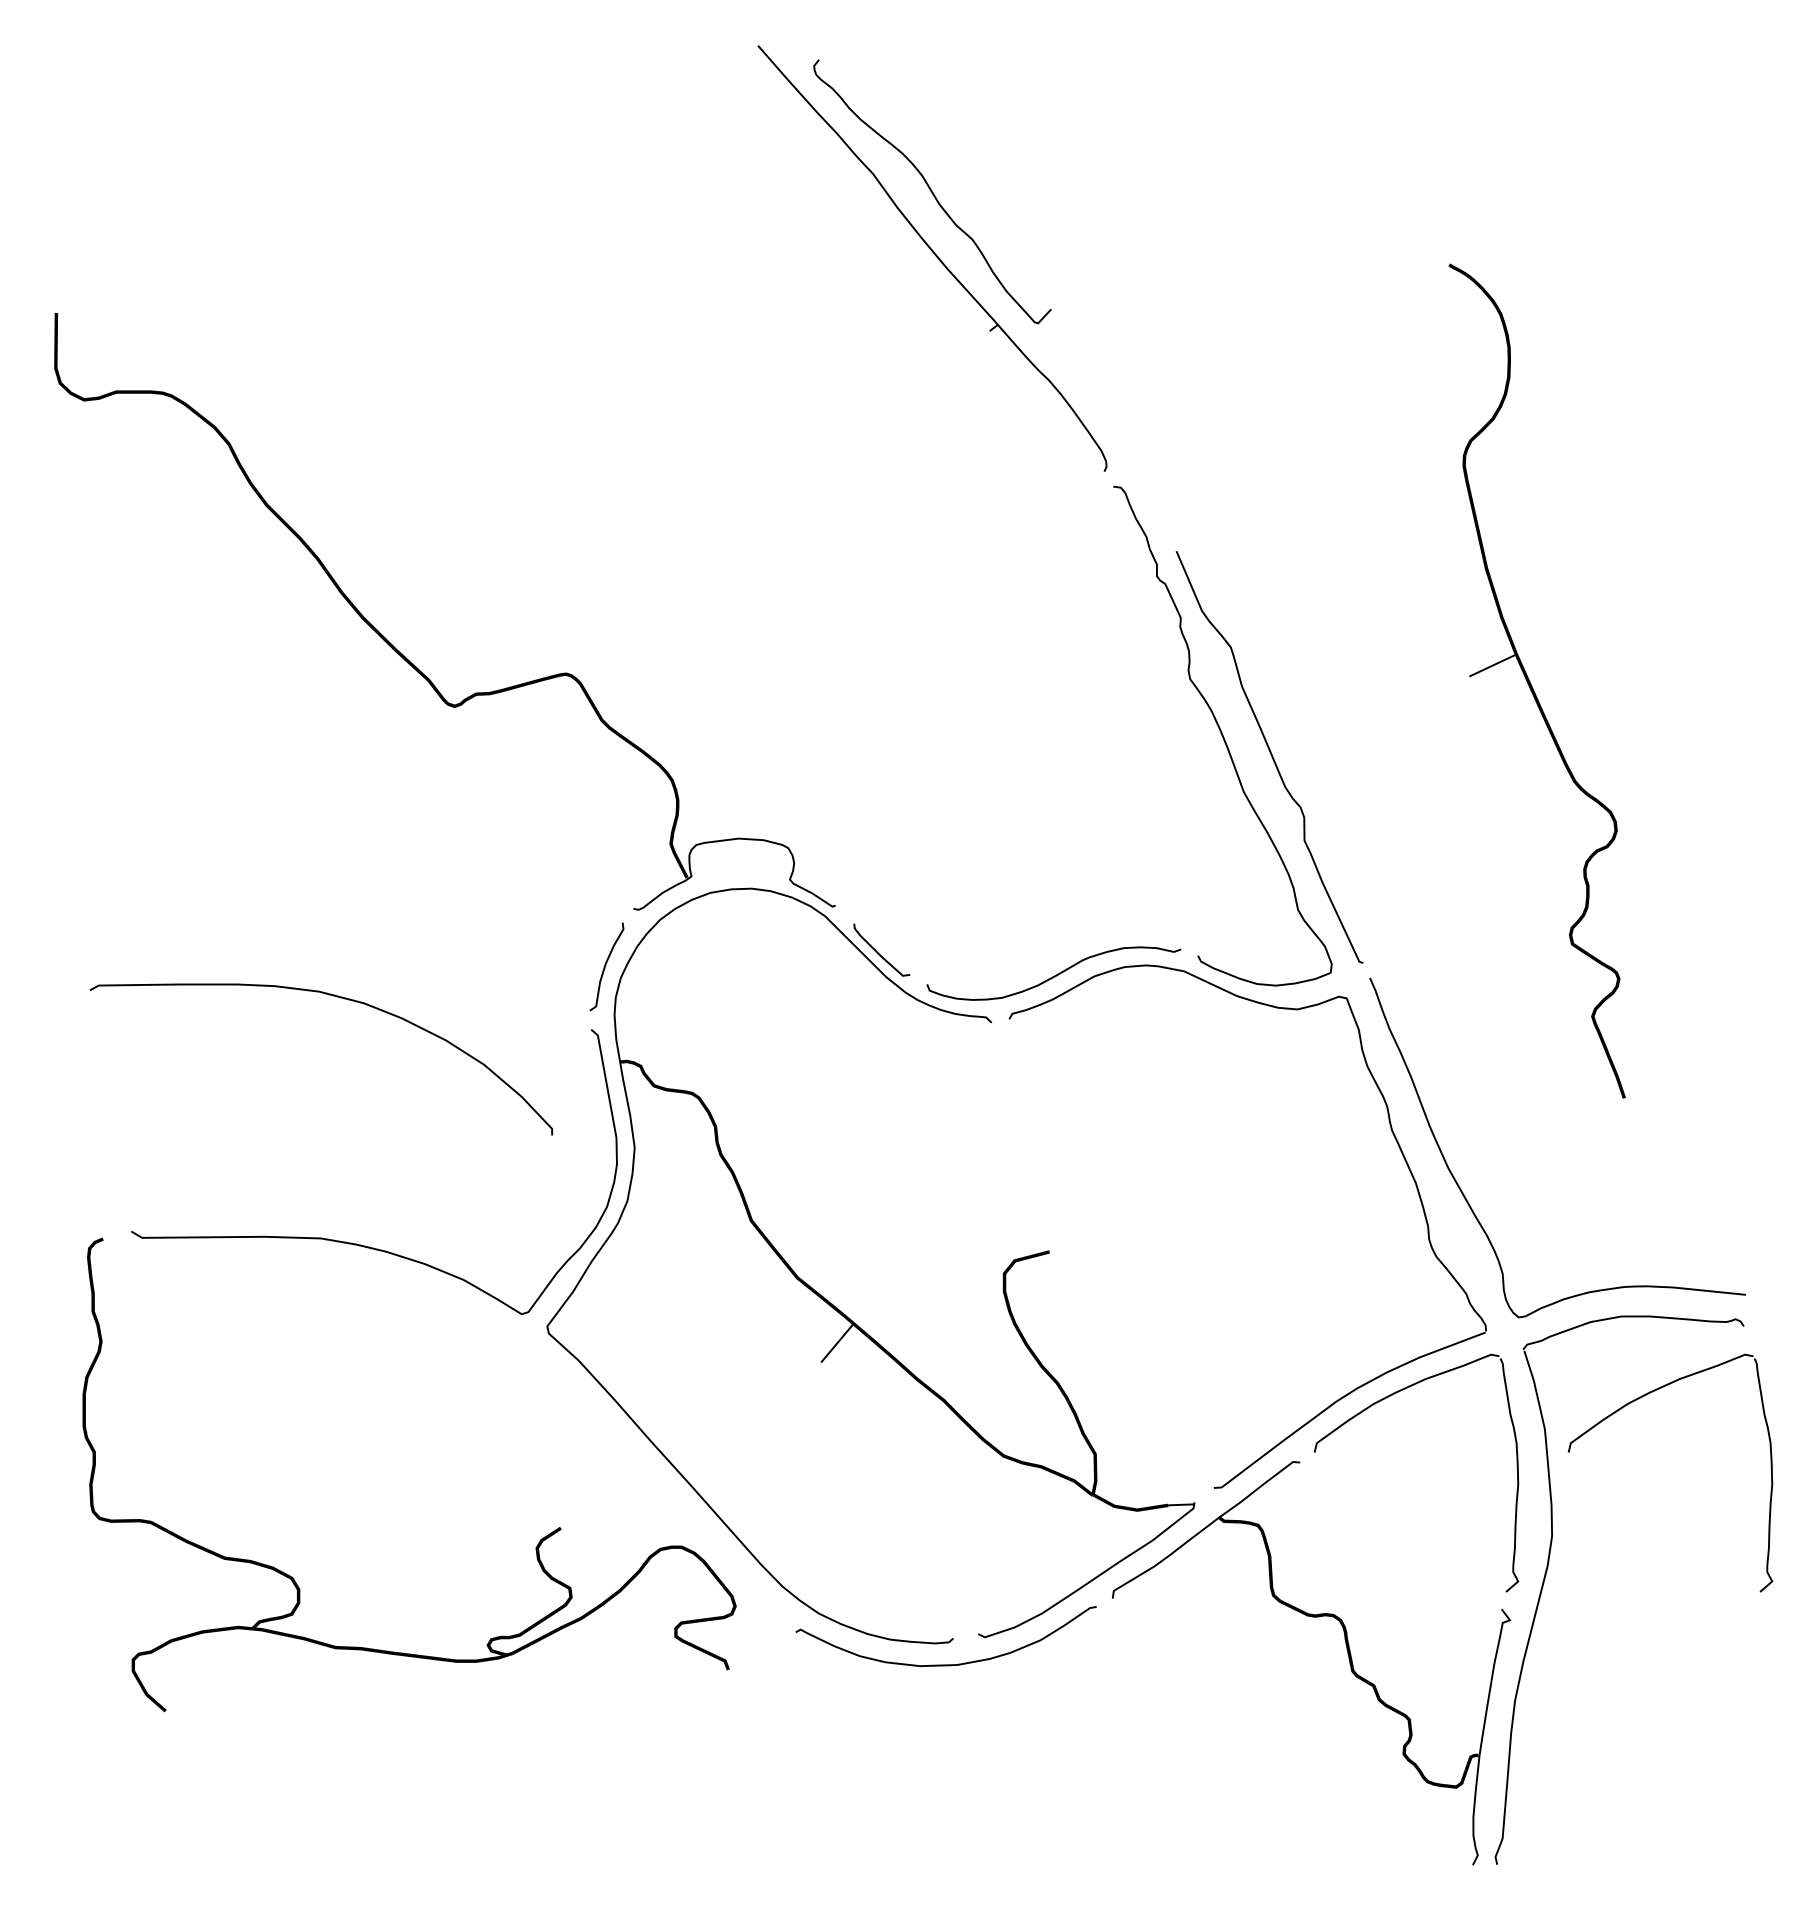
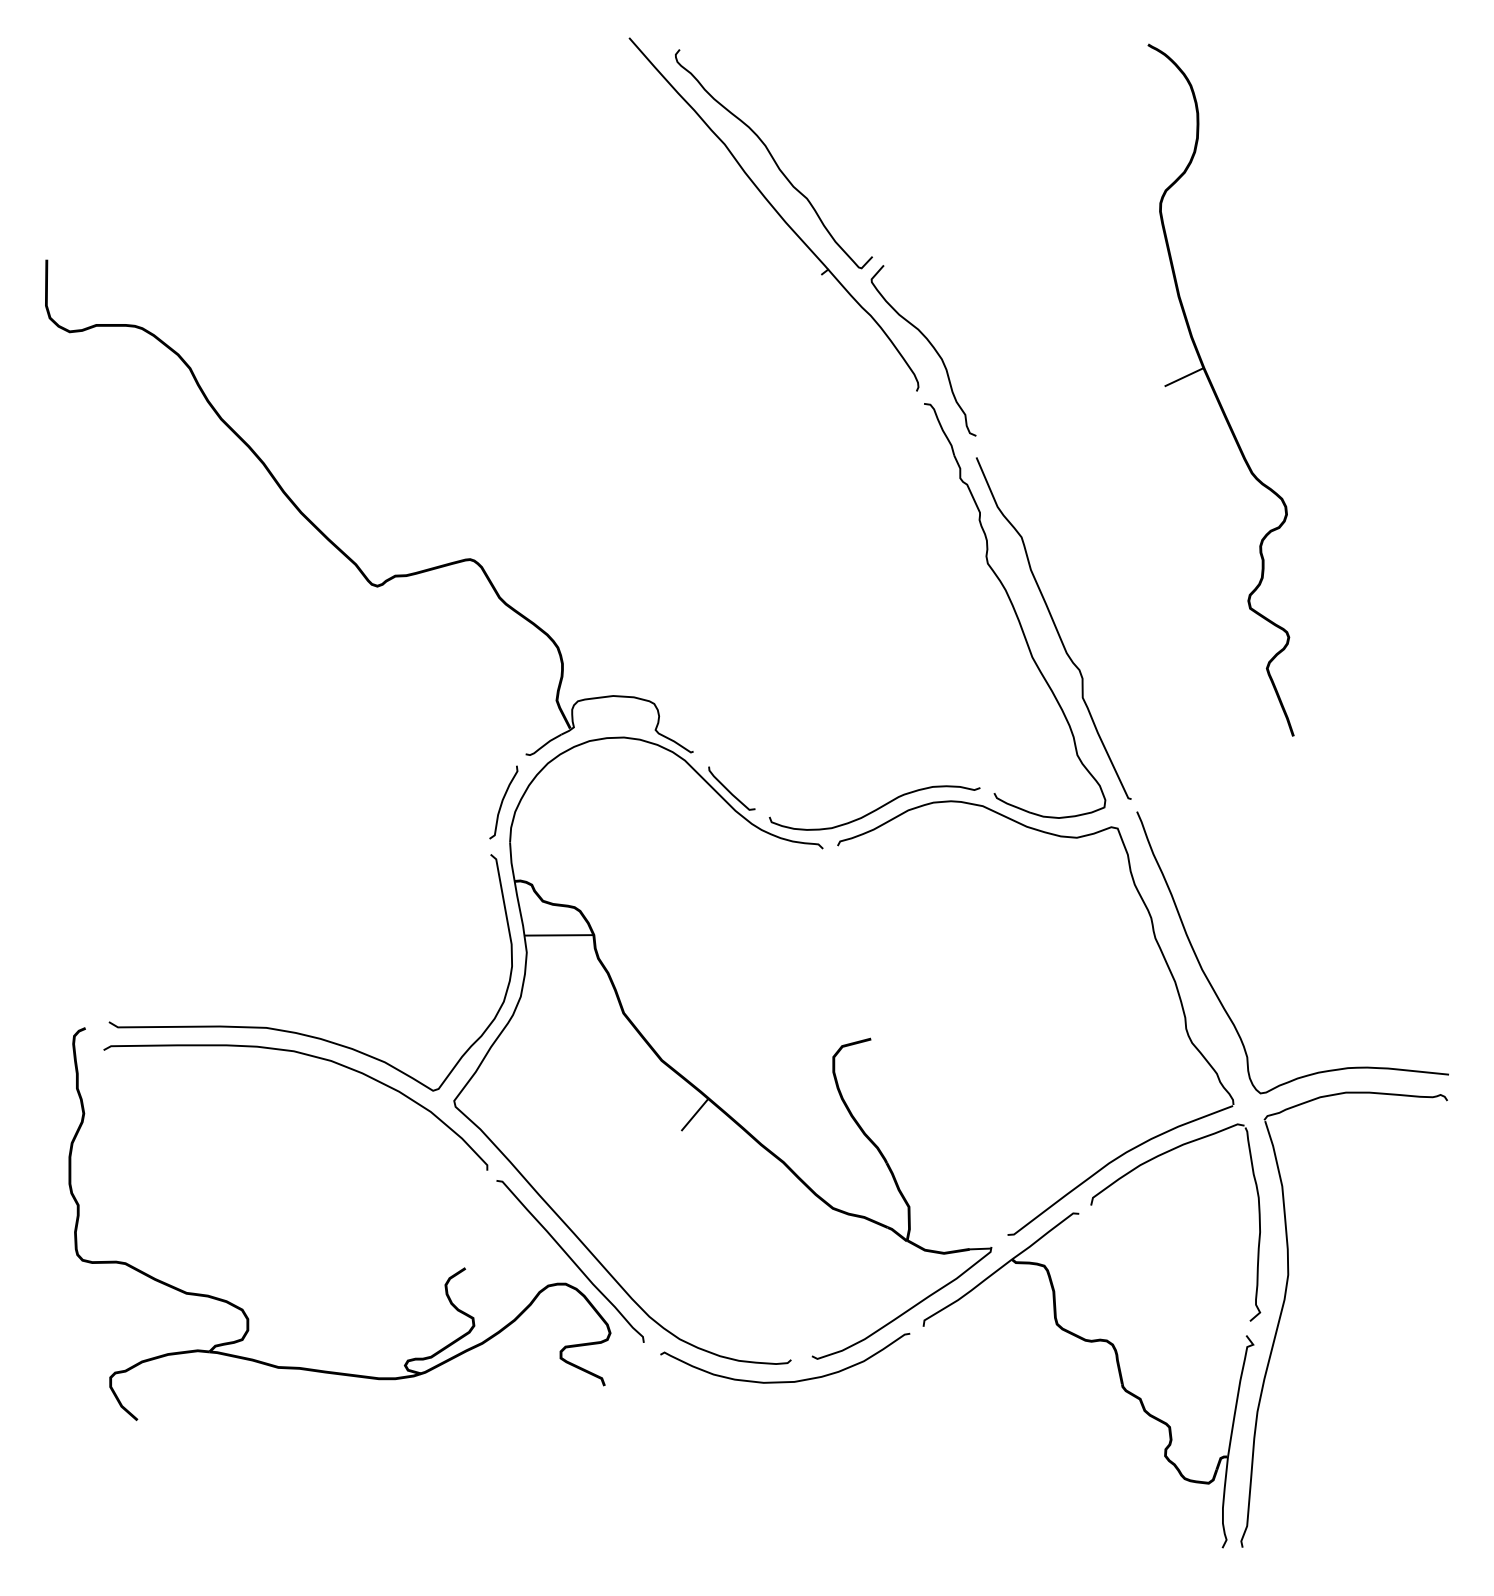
curve: (1122, 417) -> (931, 346), added
part: (1536, 680) -> (1220, 389), moved
curve: (336, 997) -> (308, 1056), moved
line: (673, 1126) -> (559, 934), added
part: (1631, 1403) -> (1354, 1164), removed
curve: (688, 1518) -> (571, 1260), added

